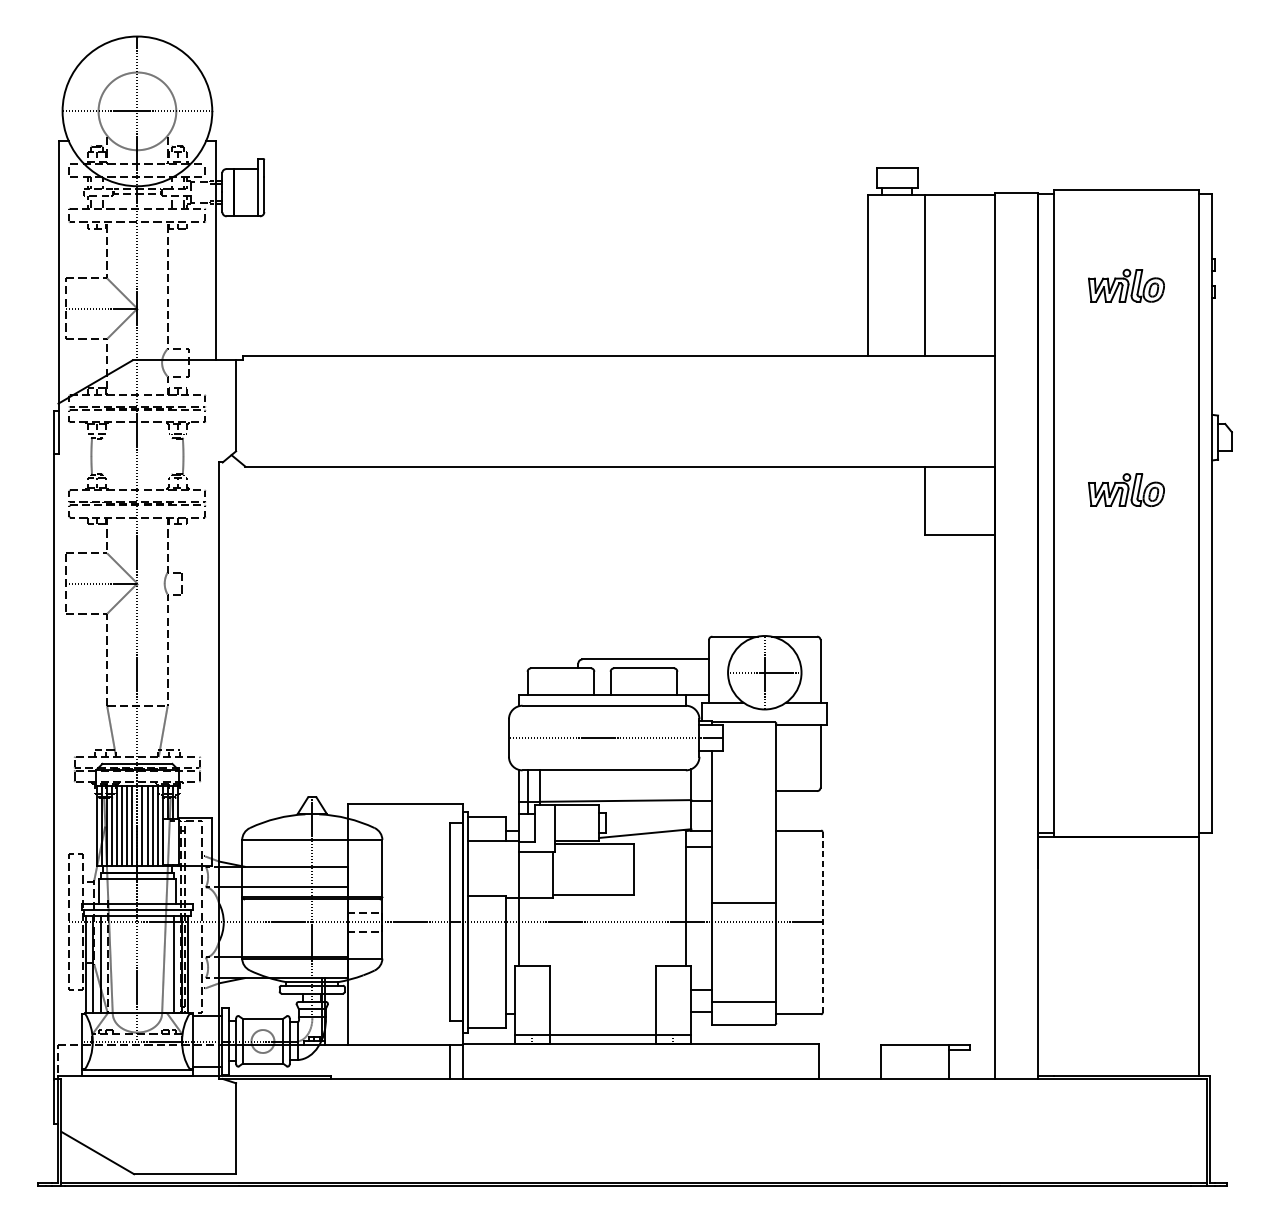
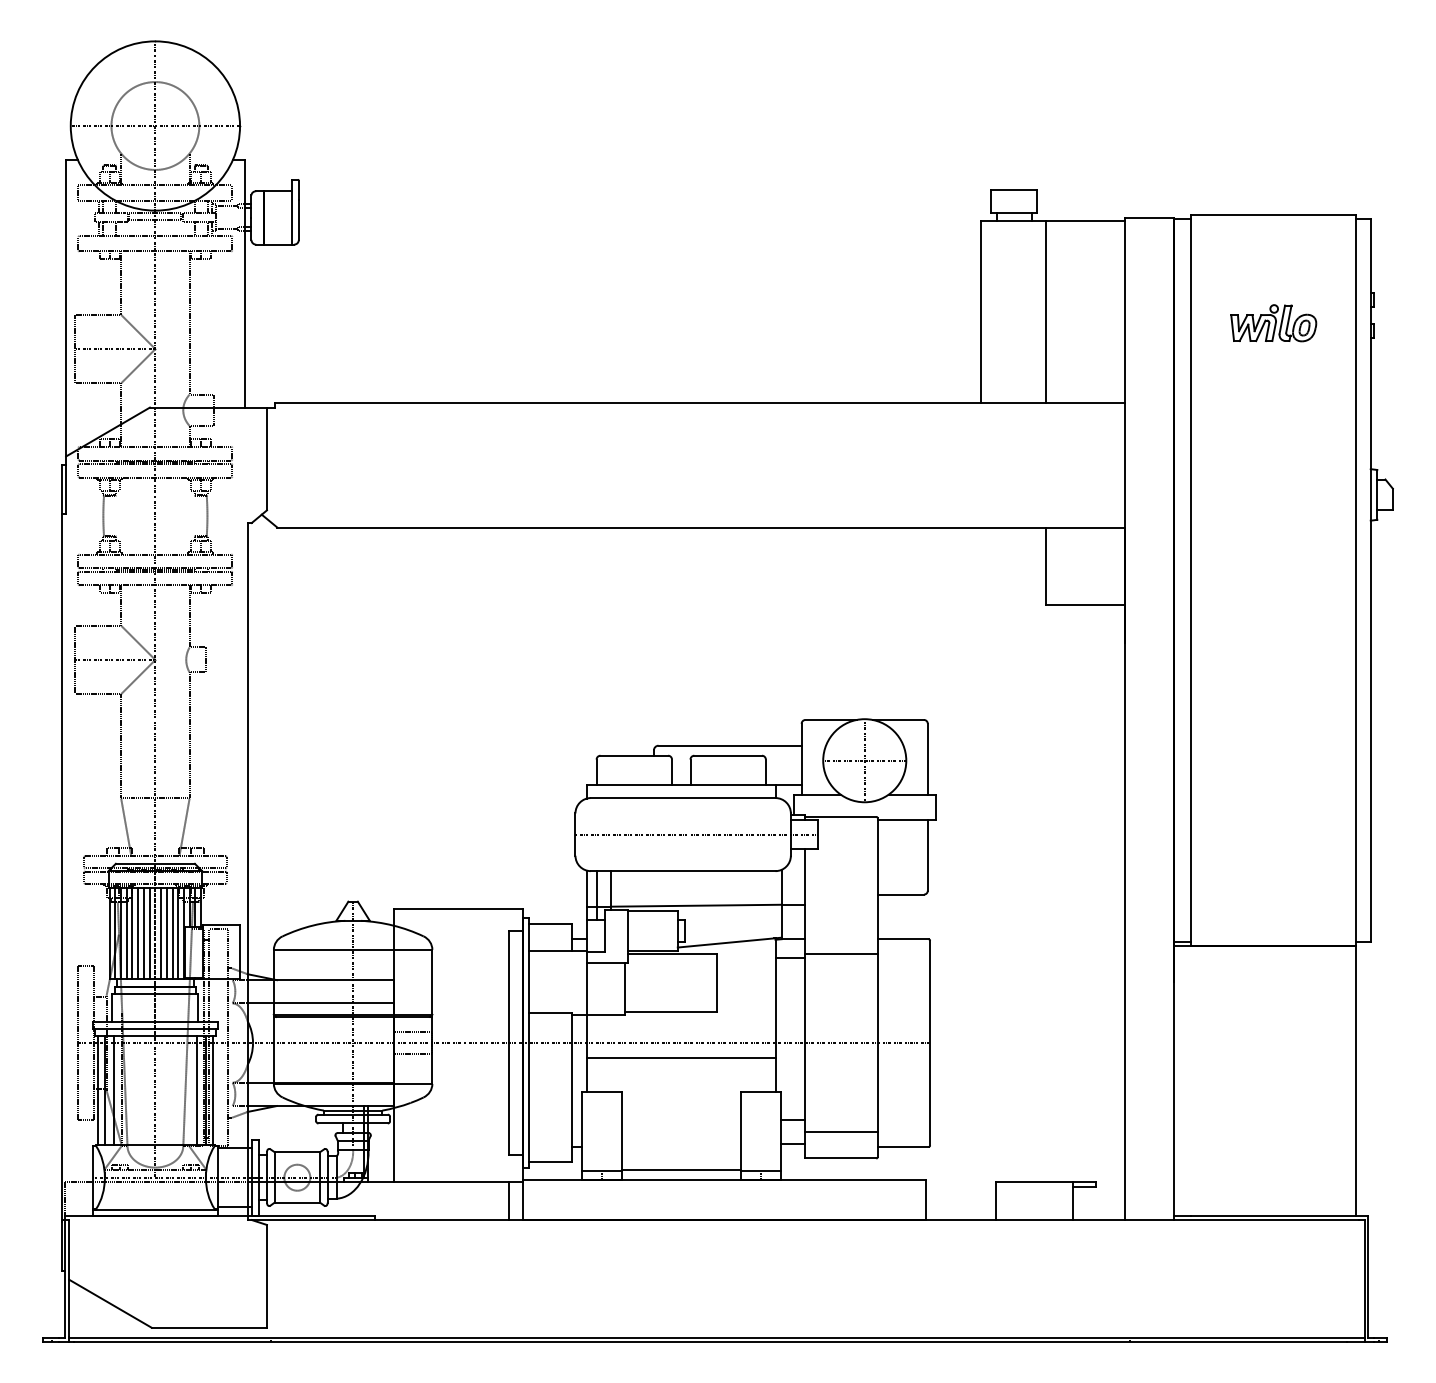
part: (1126, 490) -> (1273, 554), removed
line: (743, 903) -> (840, 954), moved
line: (822, 921) -> (930, 1042), dashed -> solid
line: (602, 936) -> (681, 1058), added

